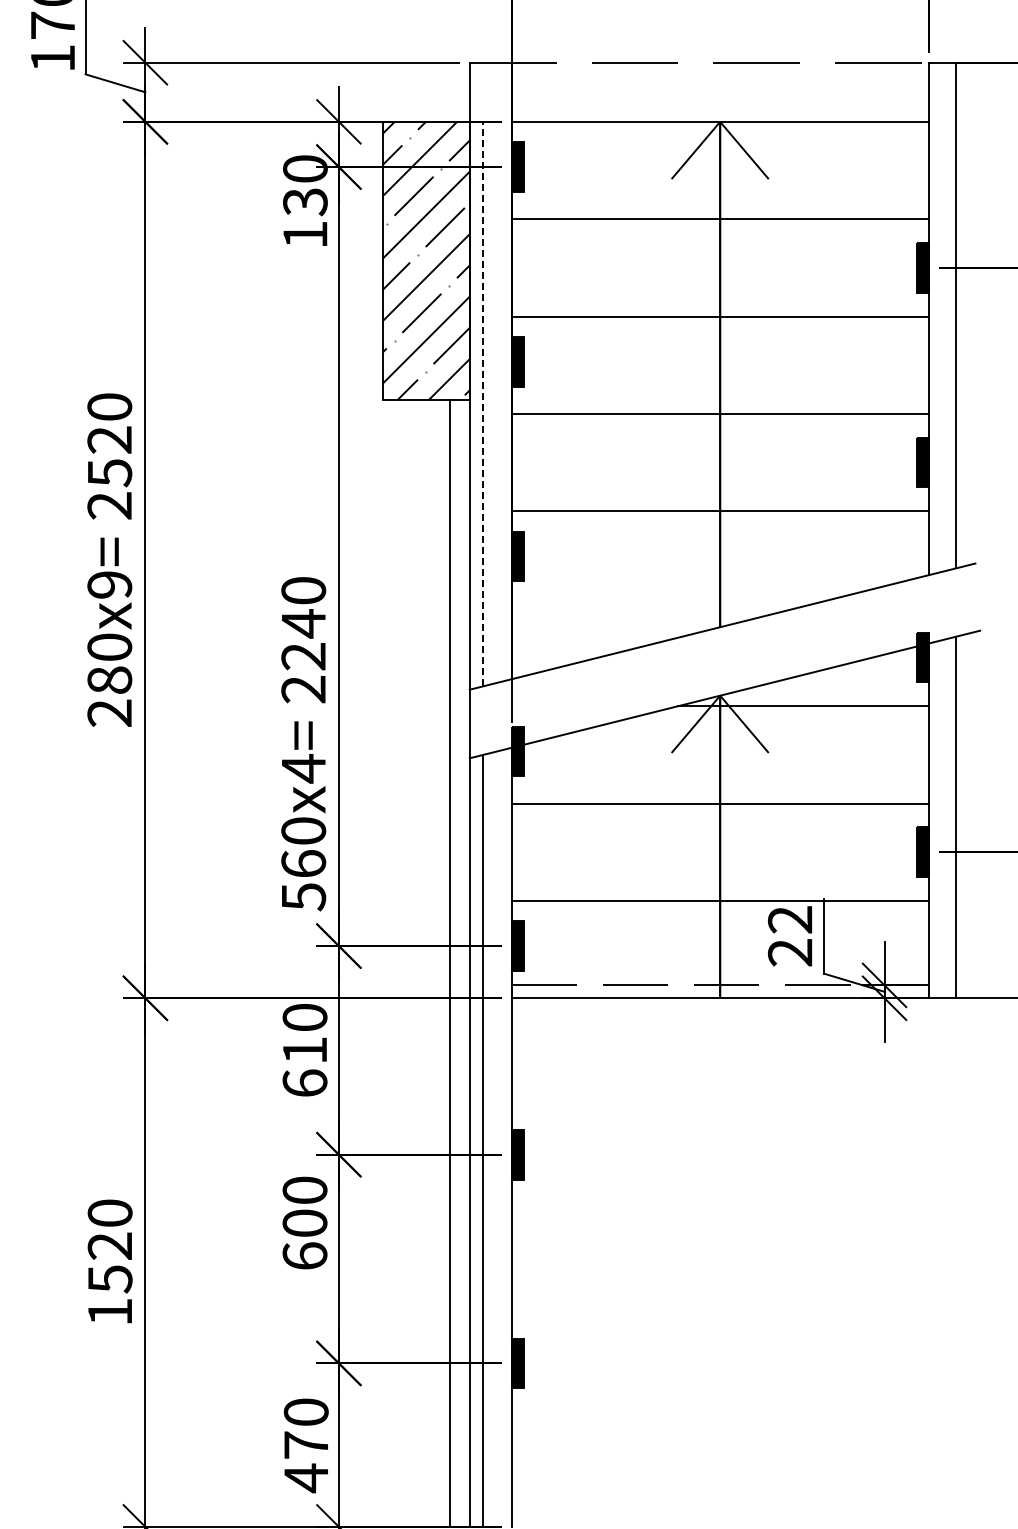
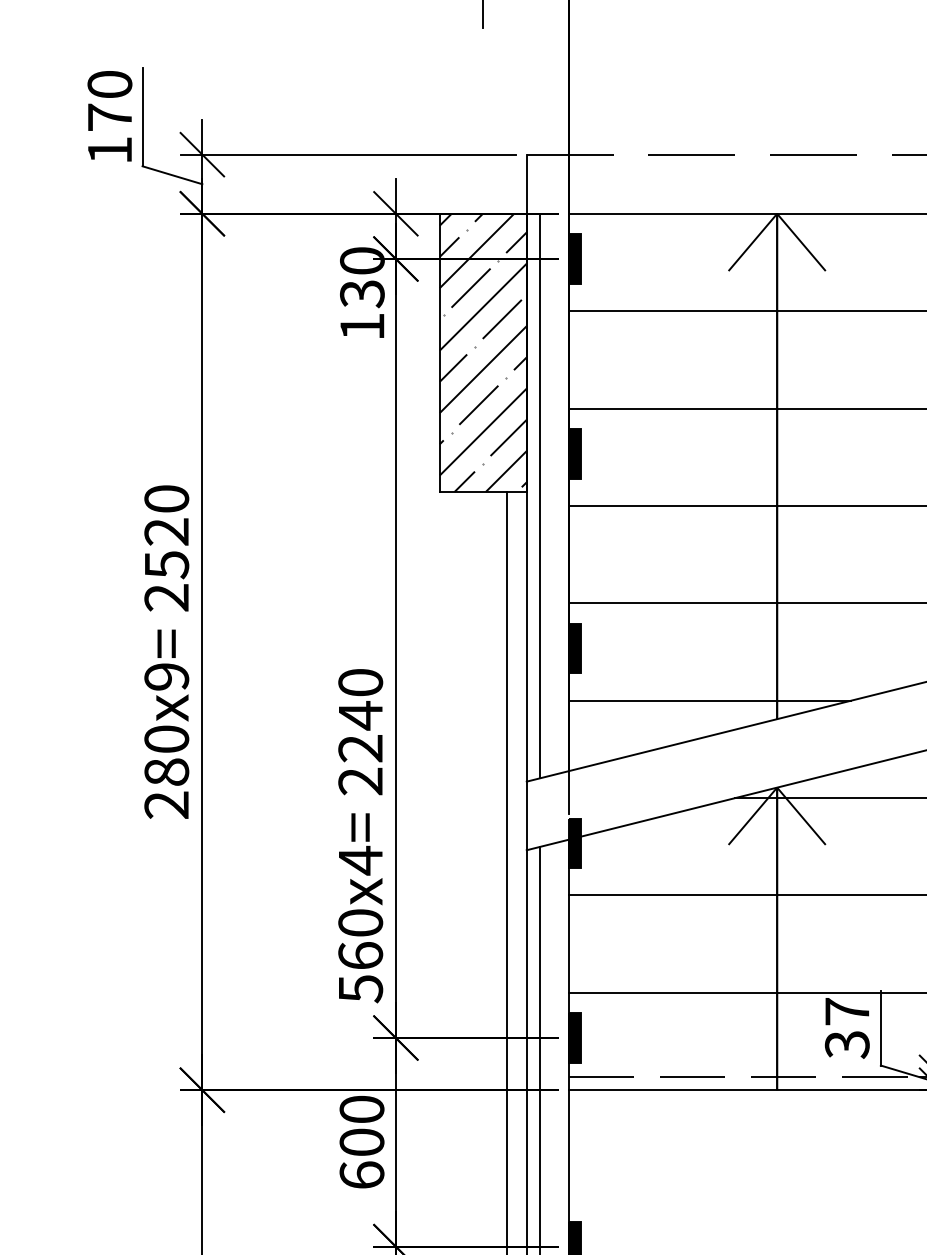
line: (483, 403) -> (540, 495), dashed -> solid
line: (652, 608) -> (709, 700), added
text: (789, 936) -> (846, 1028), 22 -> 37
text: (304, 1049) -> (361, 1141), 610 -> 600

